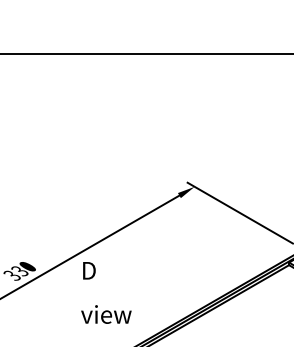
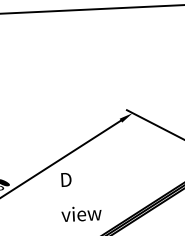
text: (106, 292) -> (80, 196), moved

